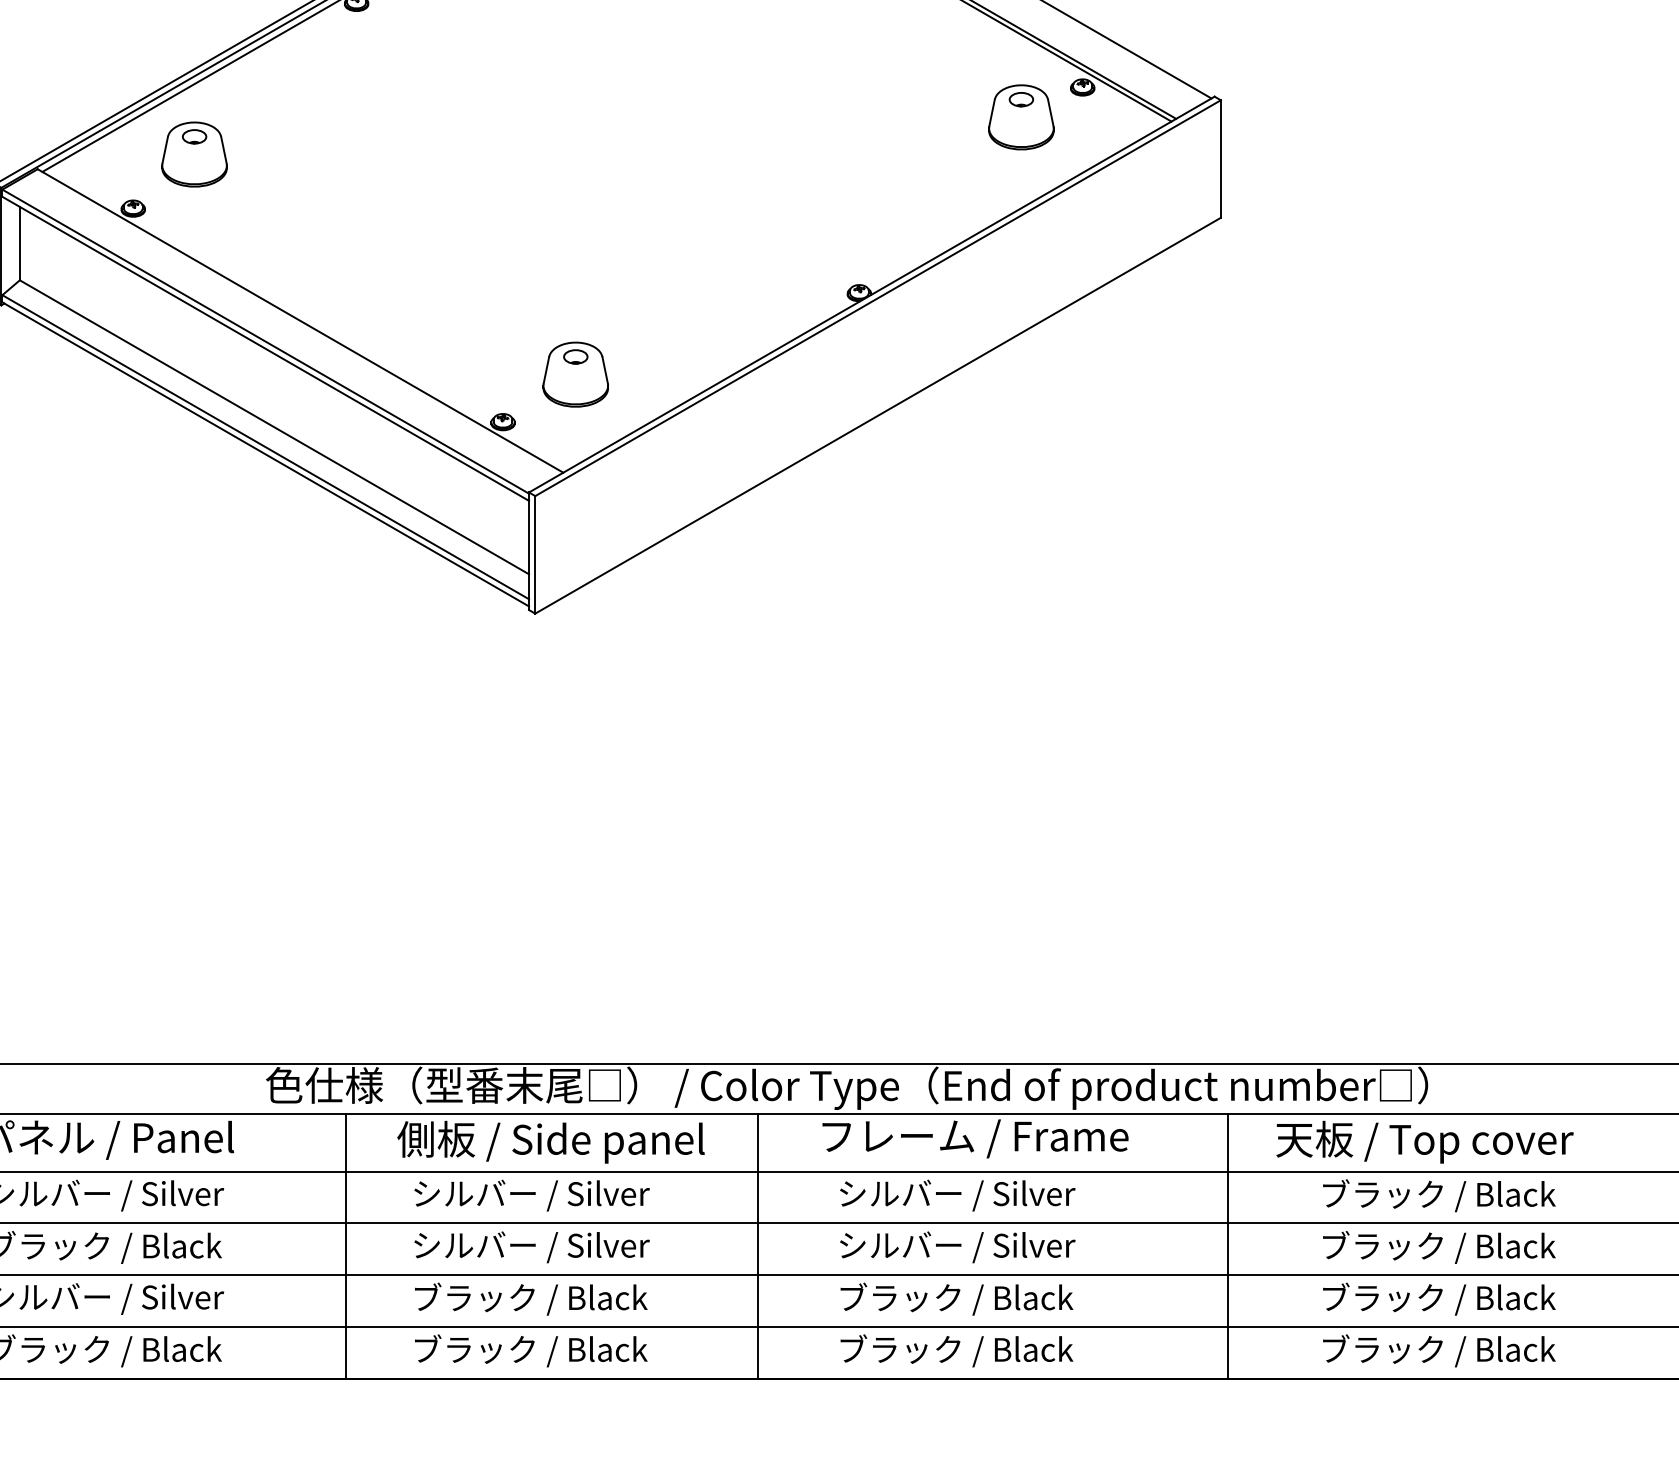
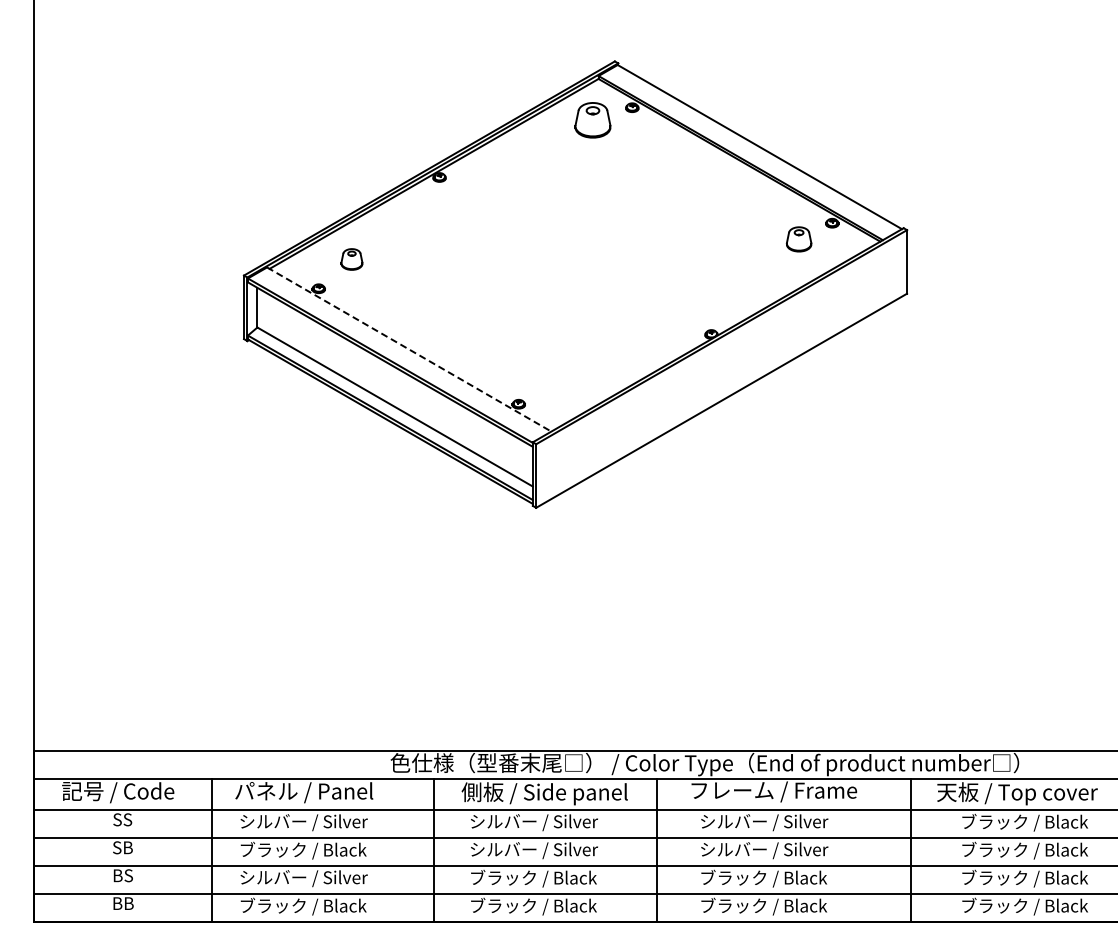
part: (1020, 117) -> (798, 239), size x0.7
part: (193, 154) -> (351, 259), size x0.6
line: (301, 320) -> (409, 349), solid -> dashed
part: (574, 374) -> (557, 378), removed

